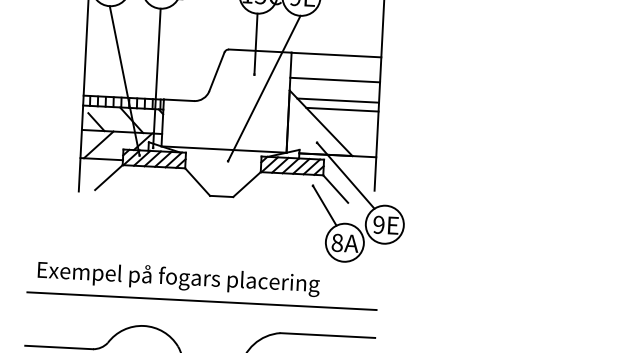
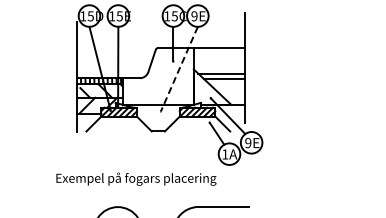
line: (333, 80) -> (218, 62), removed
line: (264, 89) -> (179, 69), solid -> dashed
text: (337, 242) -> (225, 154), 8A -> 1A
line: (202, 301) -> (150, 191), removed

